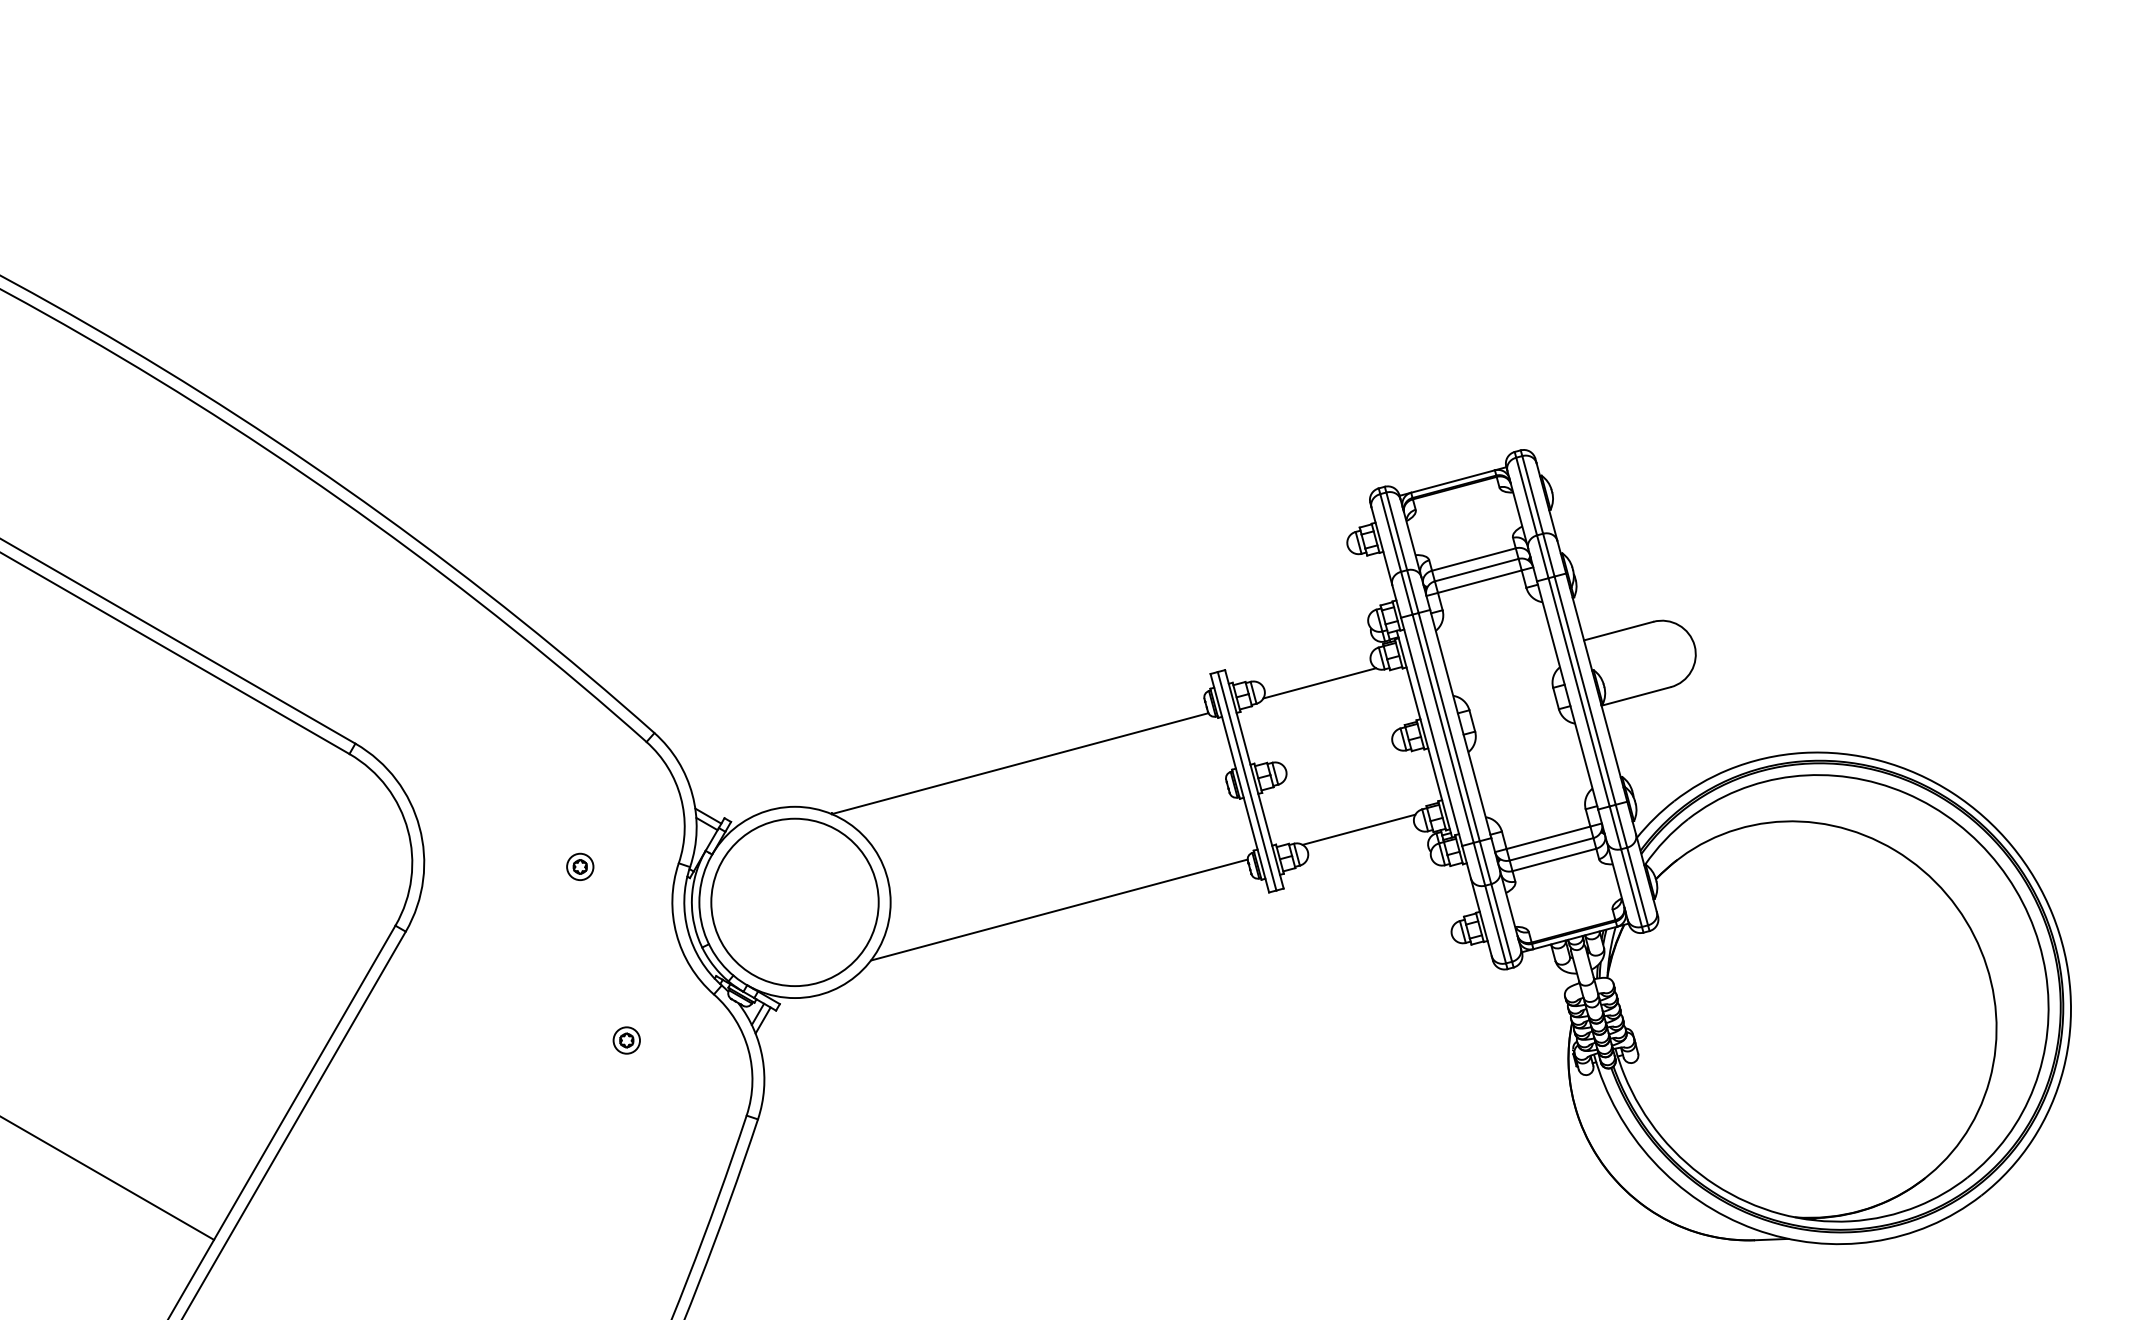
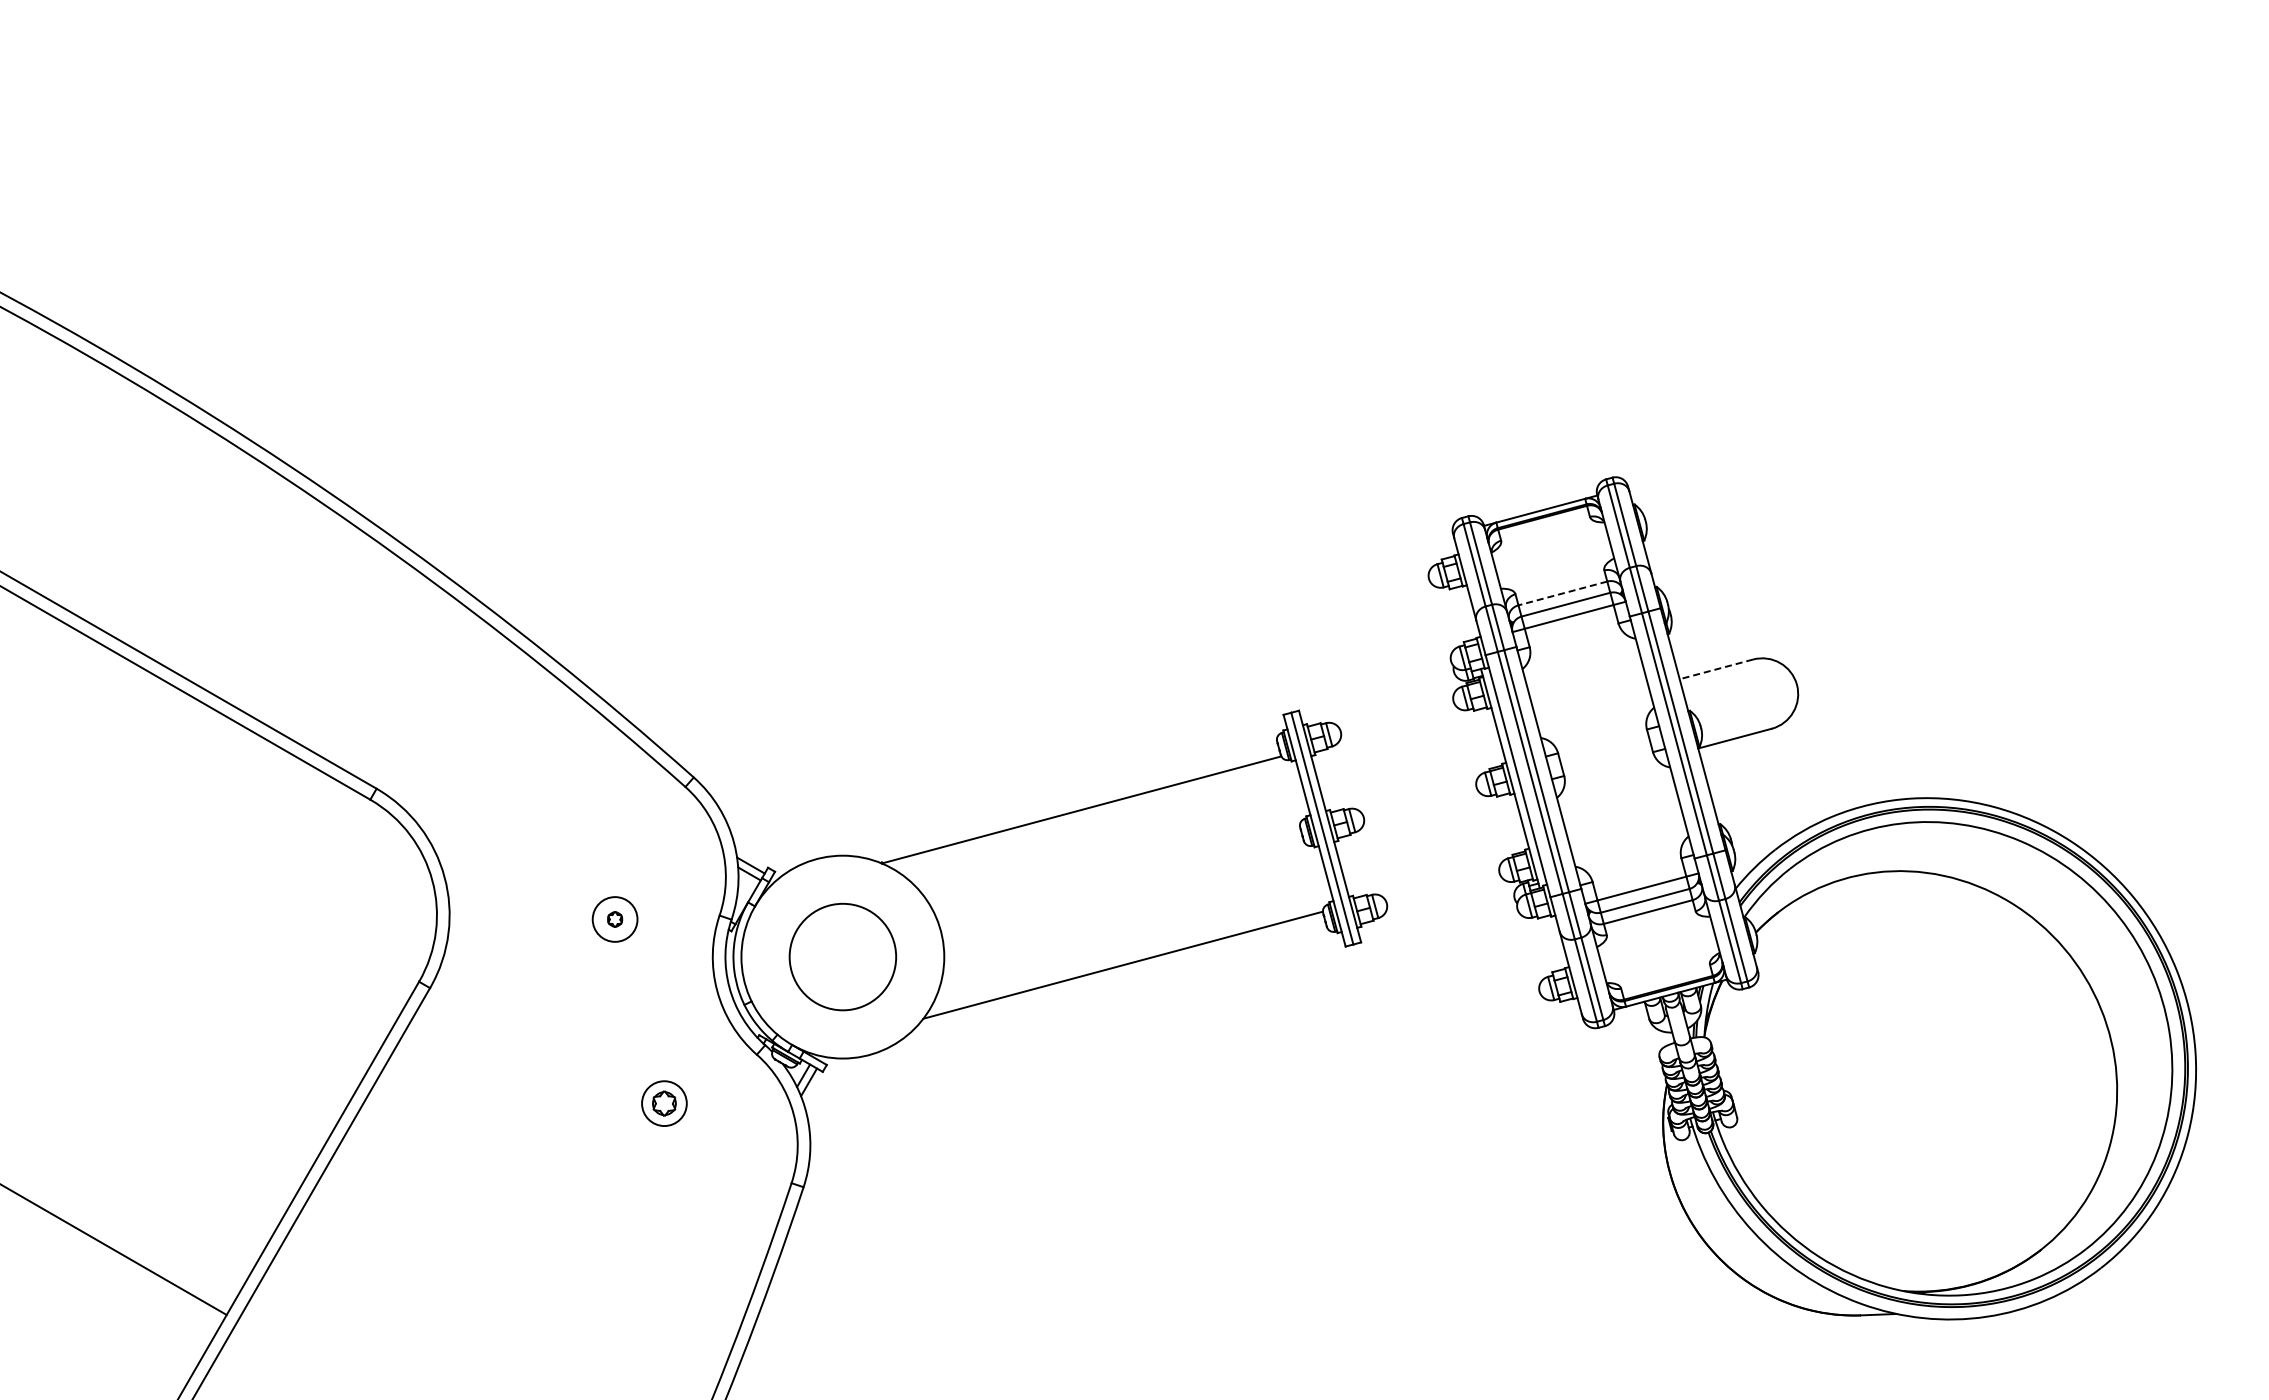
line: (1473, 559) -> (1562, 593), solid -> dashed
line: (1618, 631) -> (1716, 669), solid -> dashed
line: (1319, 683) -> (1399, 724), removed
line: (1358, 830) -> (1440, 880), removed
circle: (580, 866) -> (615, 919), size x1.6
circle: (794, 901) -> (842, 956), size x0.6
part: (626, 1040) -> (664, 1103), size x1.6

